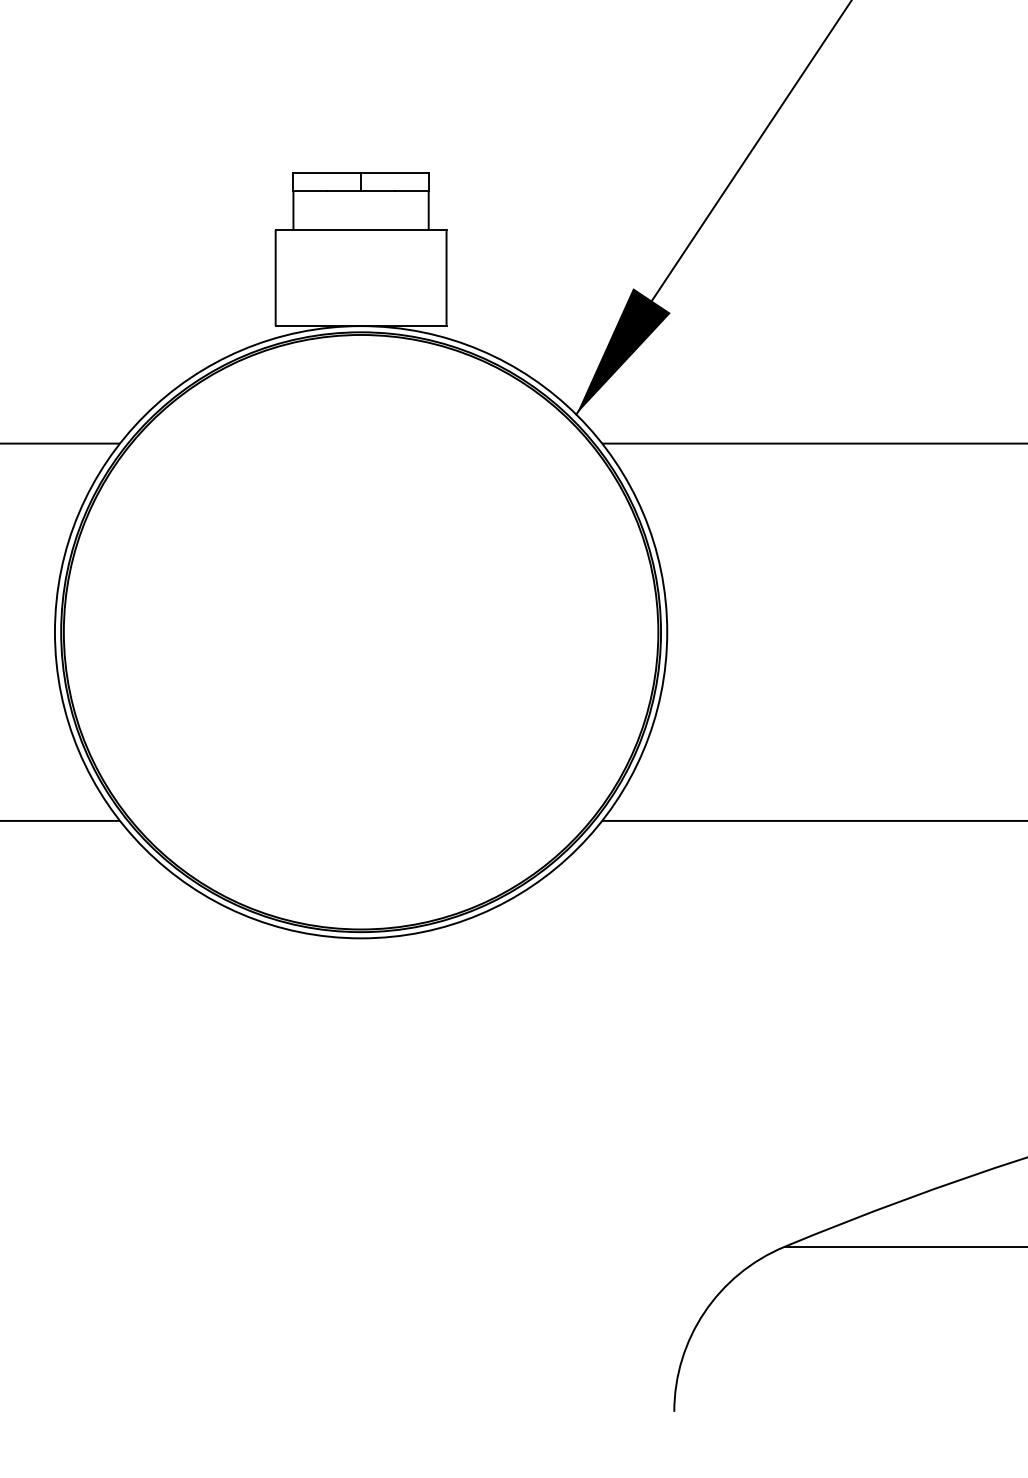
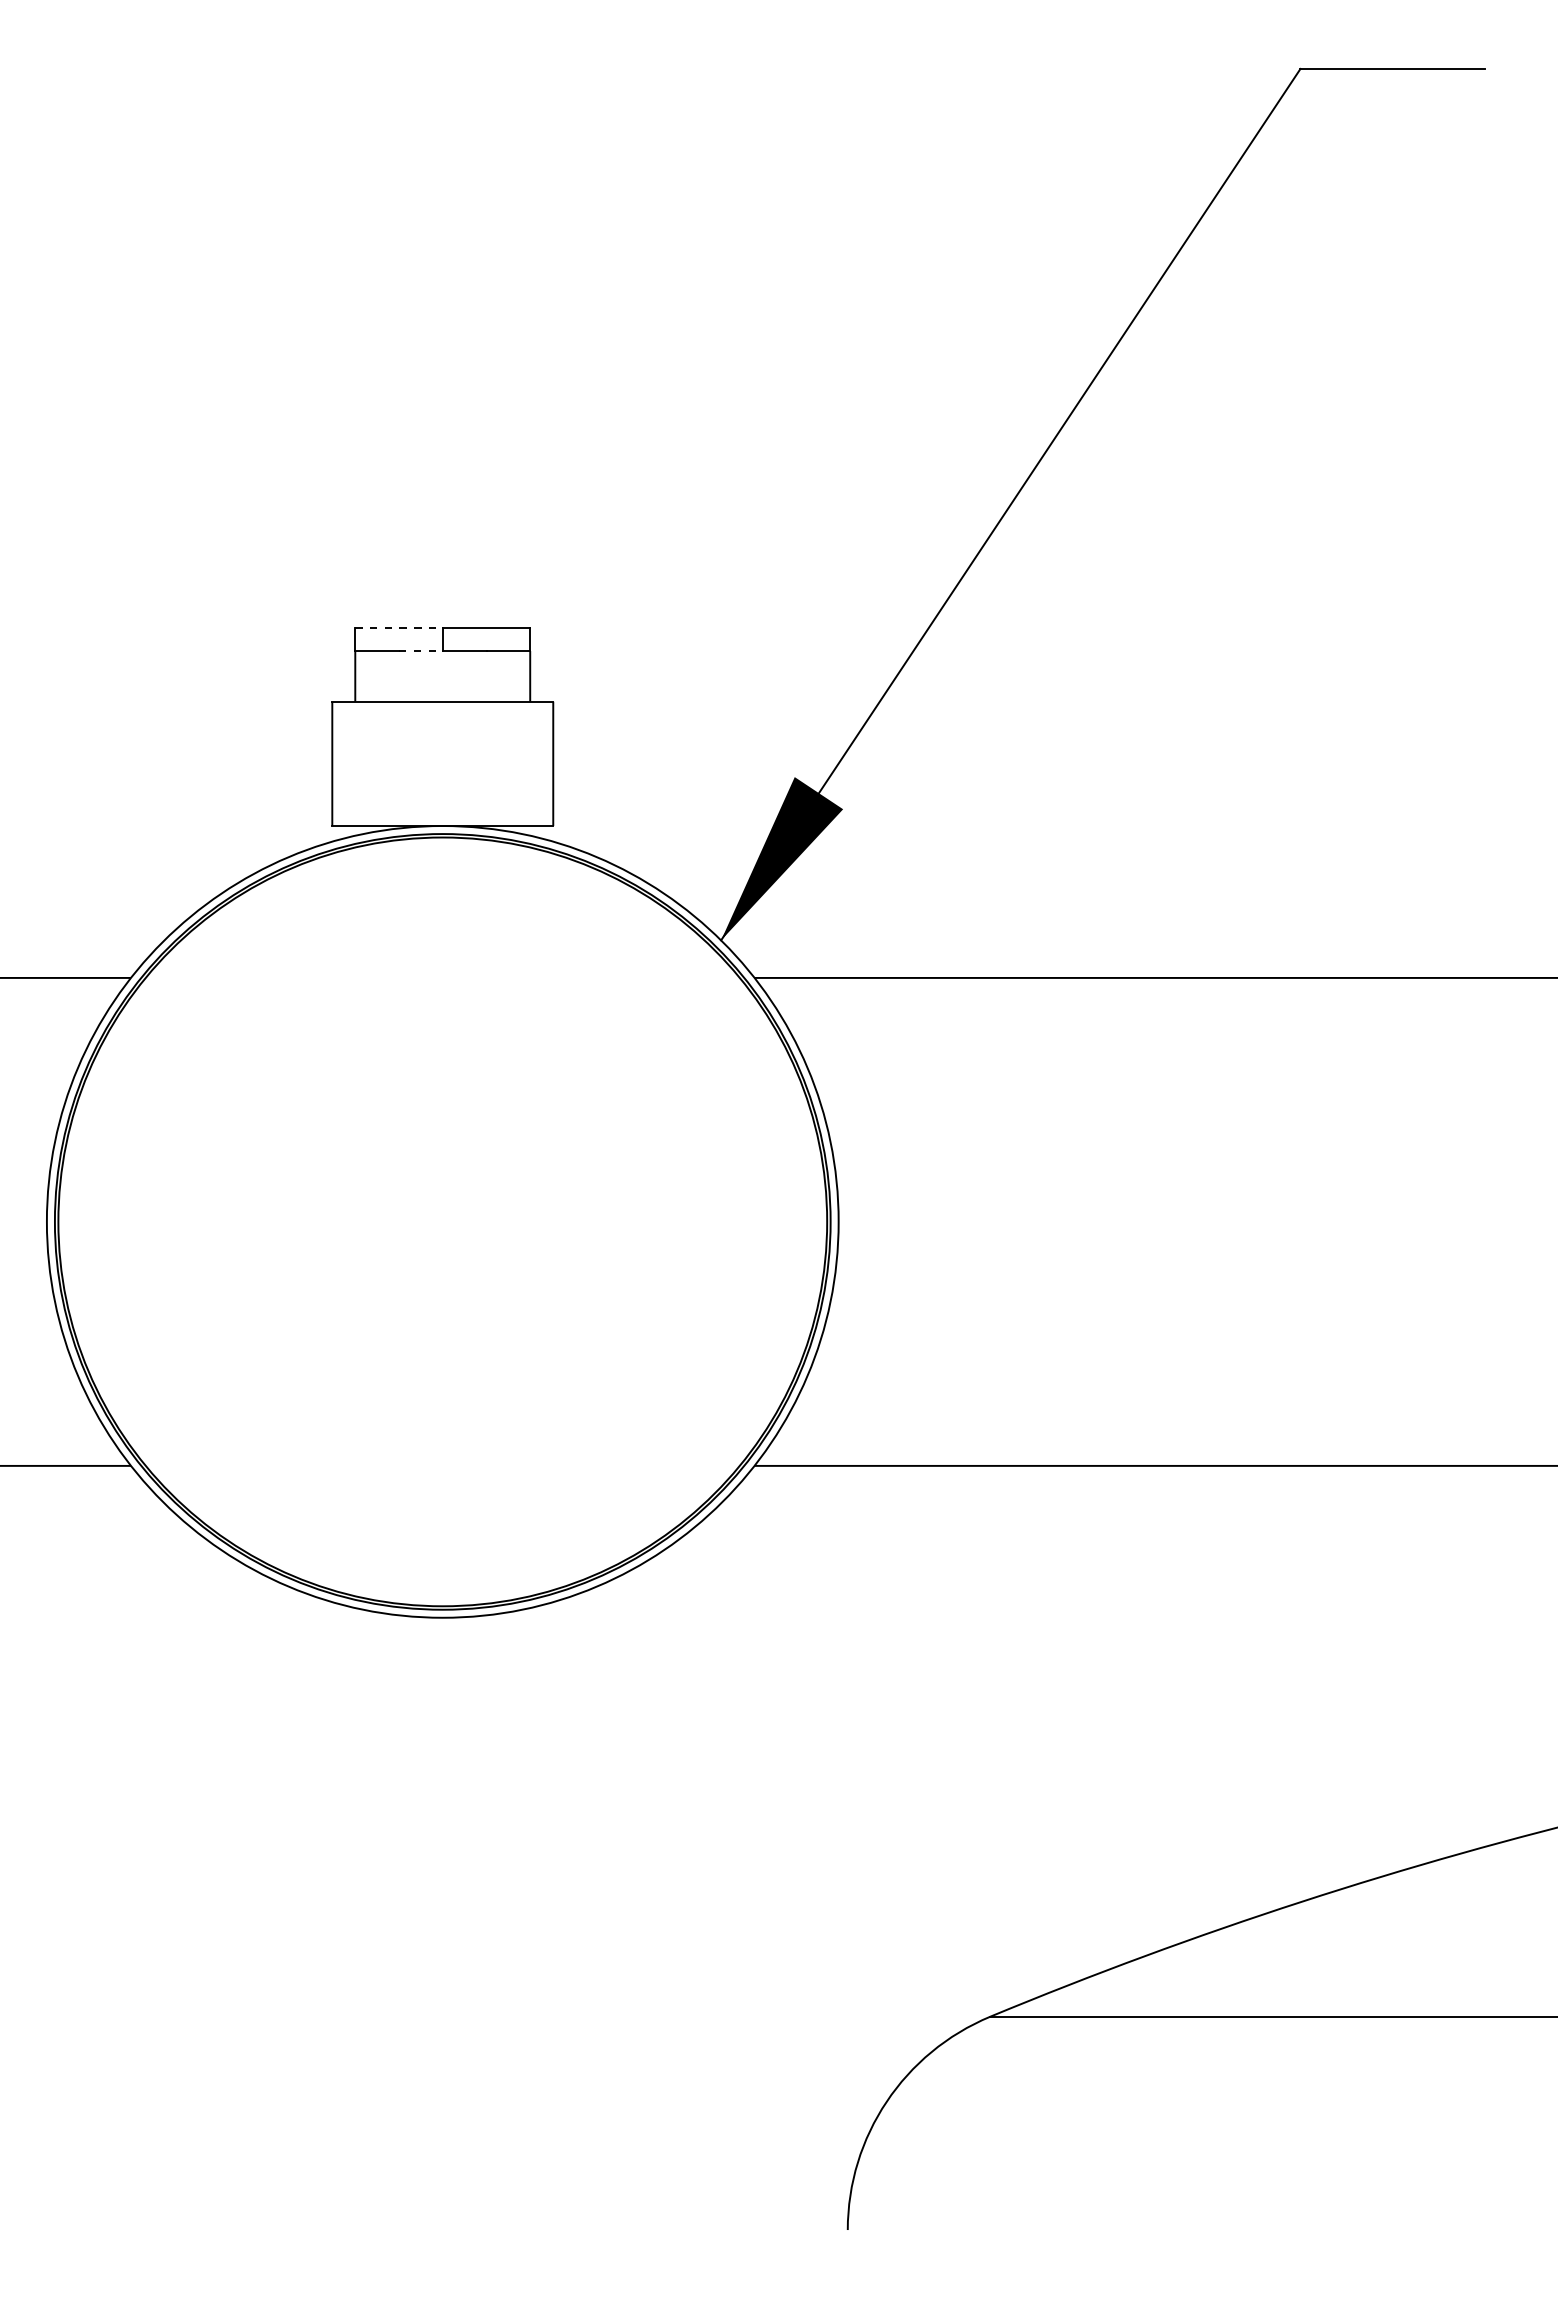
line: (327, 173) -> (399, 628), solid -> dashed
line: (343, 191) -> (420, 651), solid -> dashed

